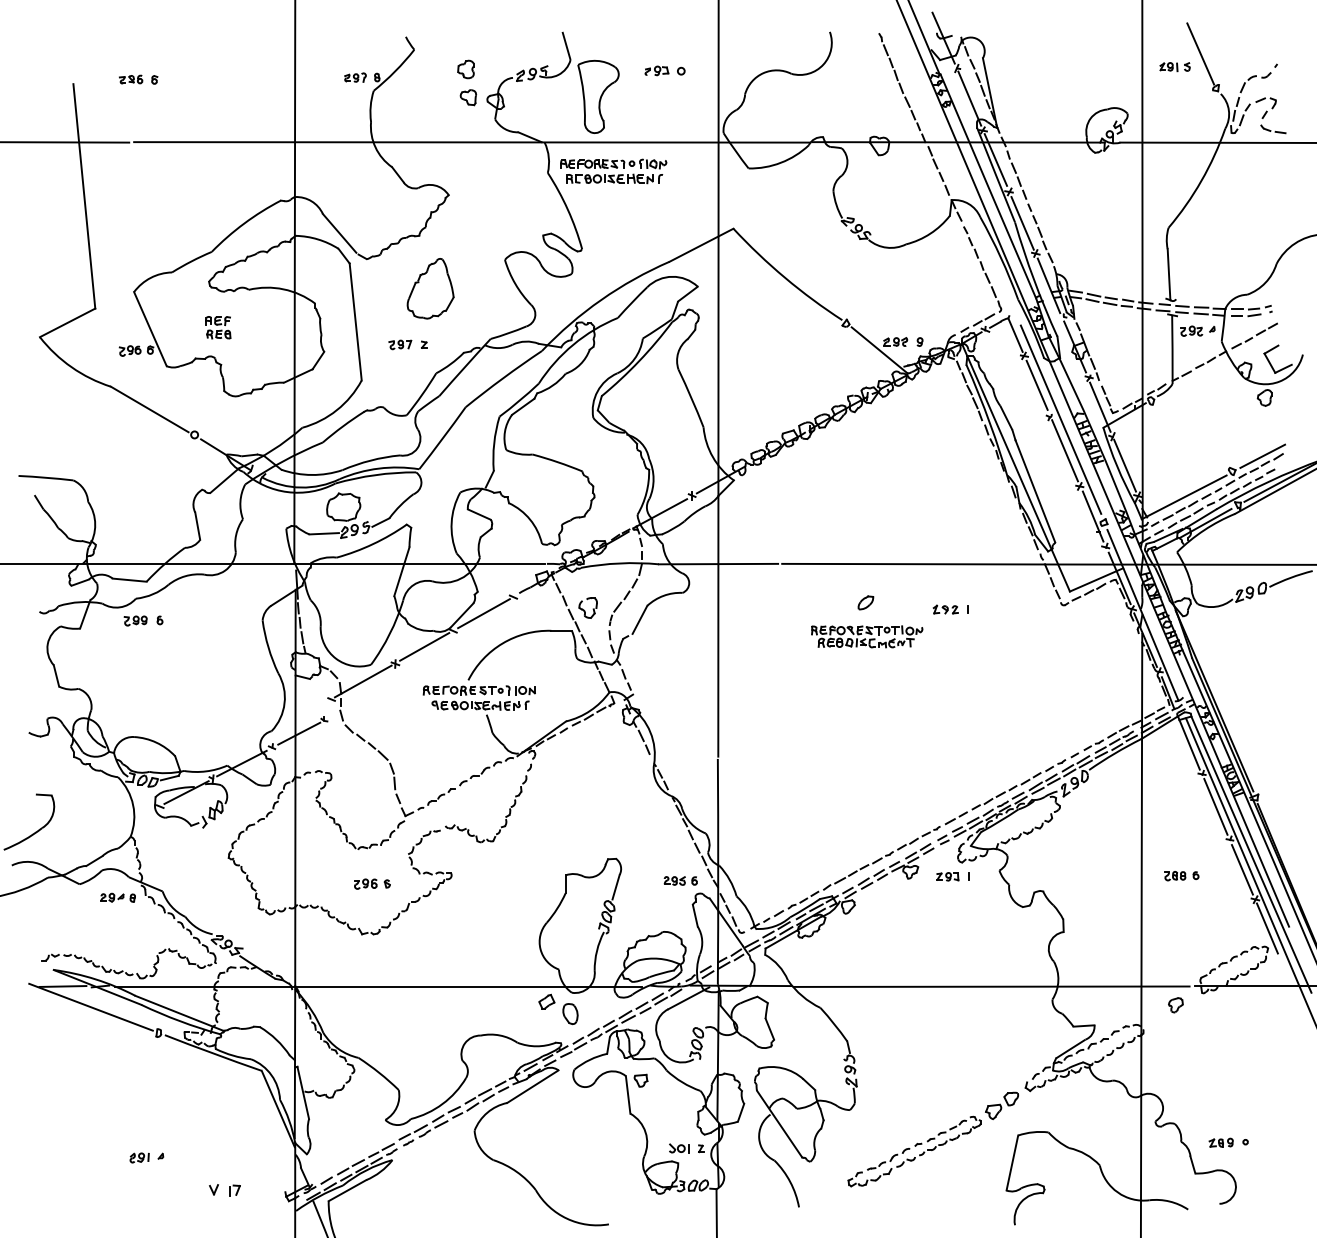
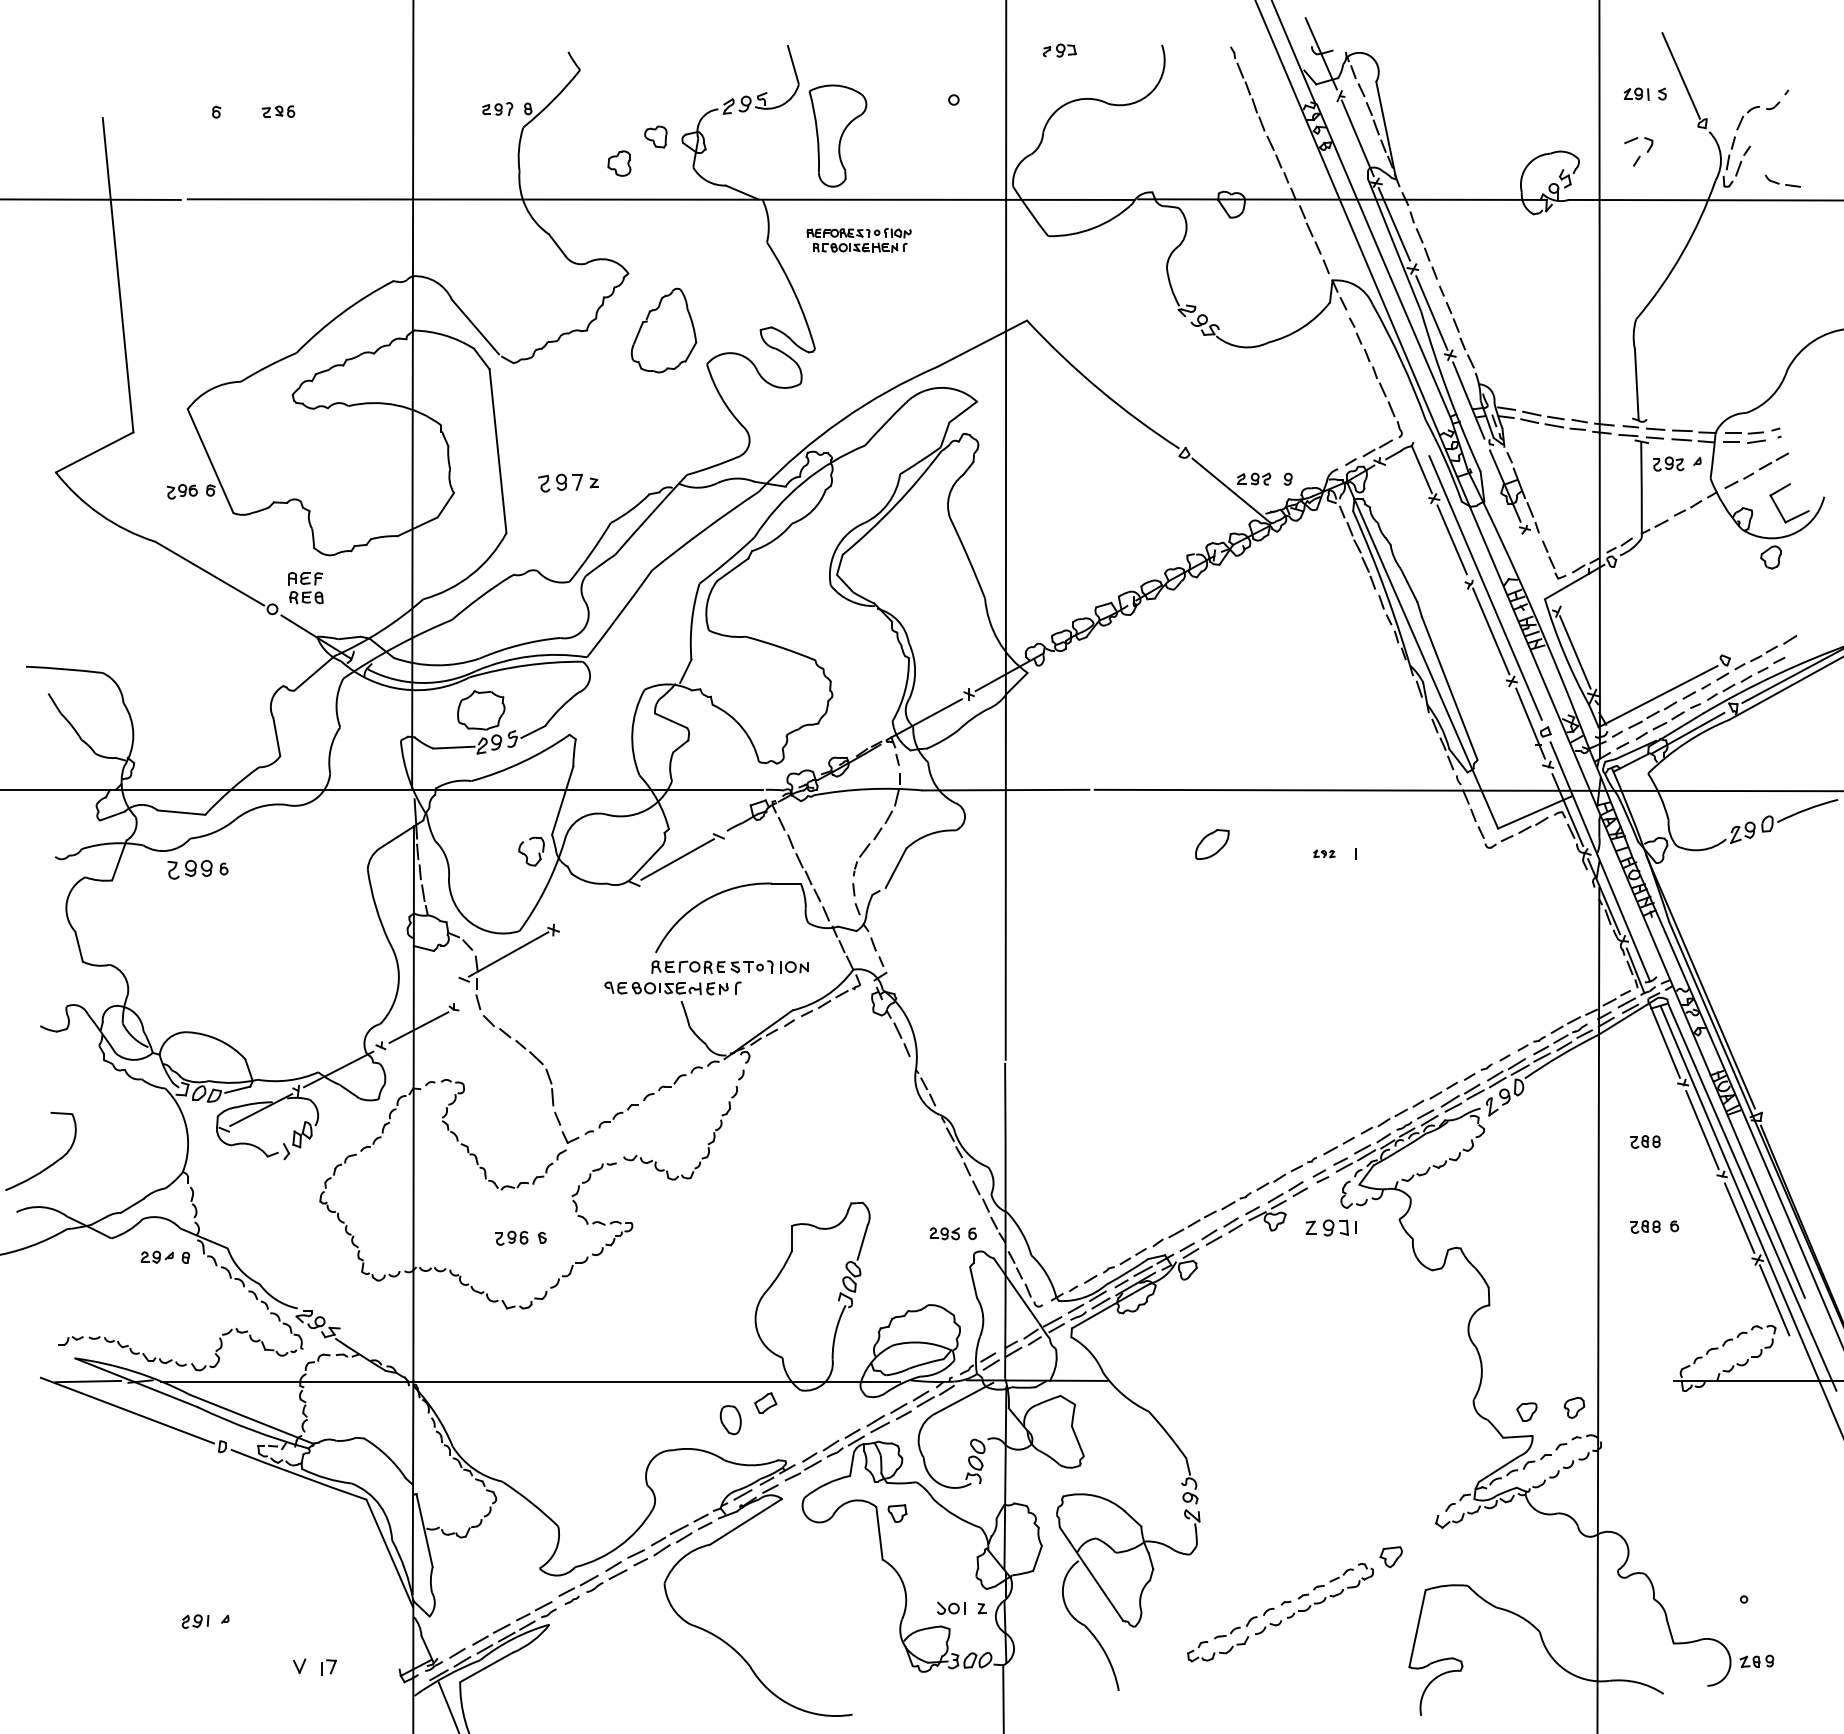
part: (466, 69) -> (619, 163), moved
part: (656, 70) -> (1059, 50), moved
part: (131, 79) -> (278, 111), moved
part: (1265, 107) -> (1638, 151), moved
part: (613, 171) -> (858, 240), size x0.7
part: (430, 288) -> (663, 330), moved
part: (218, 327) -> (305, 588), moved
part: (400, 345) -> (560, 483), size x1.4
line: (1100, 407) -> (1540, 570), removed
line: (1262, 455) -> (1767, 638), removed
part: (865, 602) -> (1212, 844), size x1.6
part: (588, 607) -> (531, 851), moved
part: (945, 609) -> (1324, 853), size x0.6
part: (135, 620) -> (189, 869), size x1.4
part: (867, 636) -> (1214, 891), removed
line: (424, 646) -> (594, 905), removed
part: (478, 690) -> (729, 966), moved
part: (1175, 815) -> (1645, 1141), added
part: (947, 876) -> (1326, 1227), size x1.4
line: (991, 986) -> (1388, 1381), removed
part: (1175, 1005) -> (1574, 1407), moved
part: (570, 1014) -> (730, 1420), moved
part: (1010, 1098) -> (1526, 1411), moved
part: (1220, 1142) -> (1756, 1660), moved

